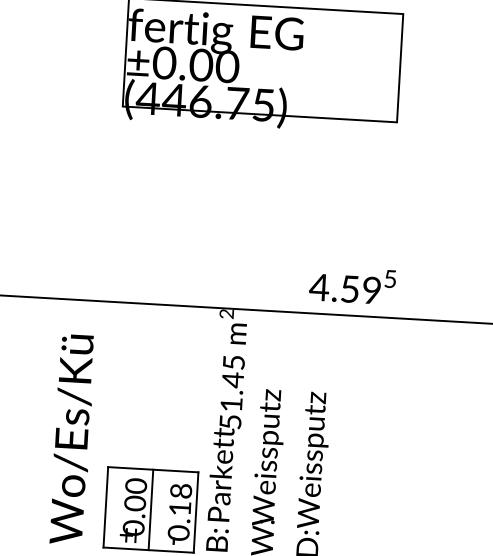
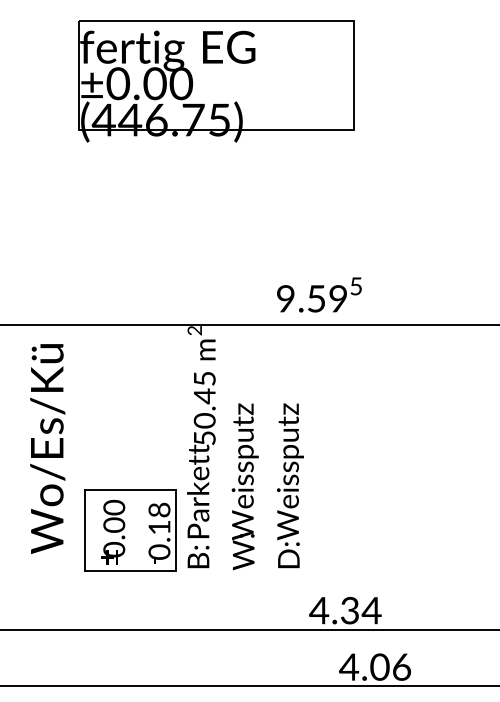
text: (319, 287) -> (285, 298), 4.59 -> 9.59
text: (231, 404) -> (204, 420), 51.45 -> 50.45
text: (72, 439) -> (47, 448), moved
line: (151, 509) -> (130, 530), removed

